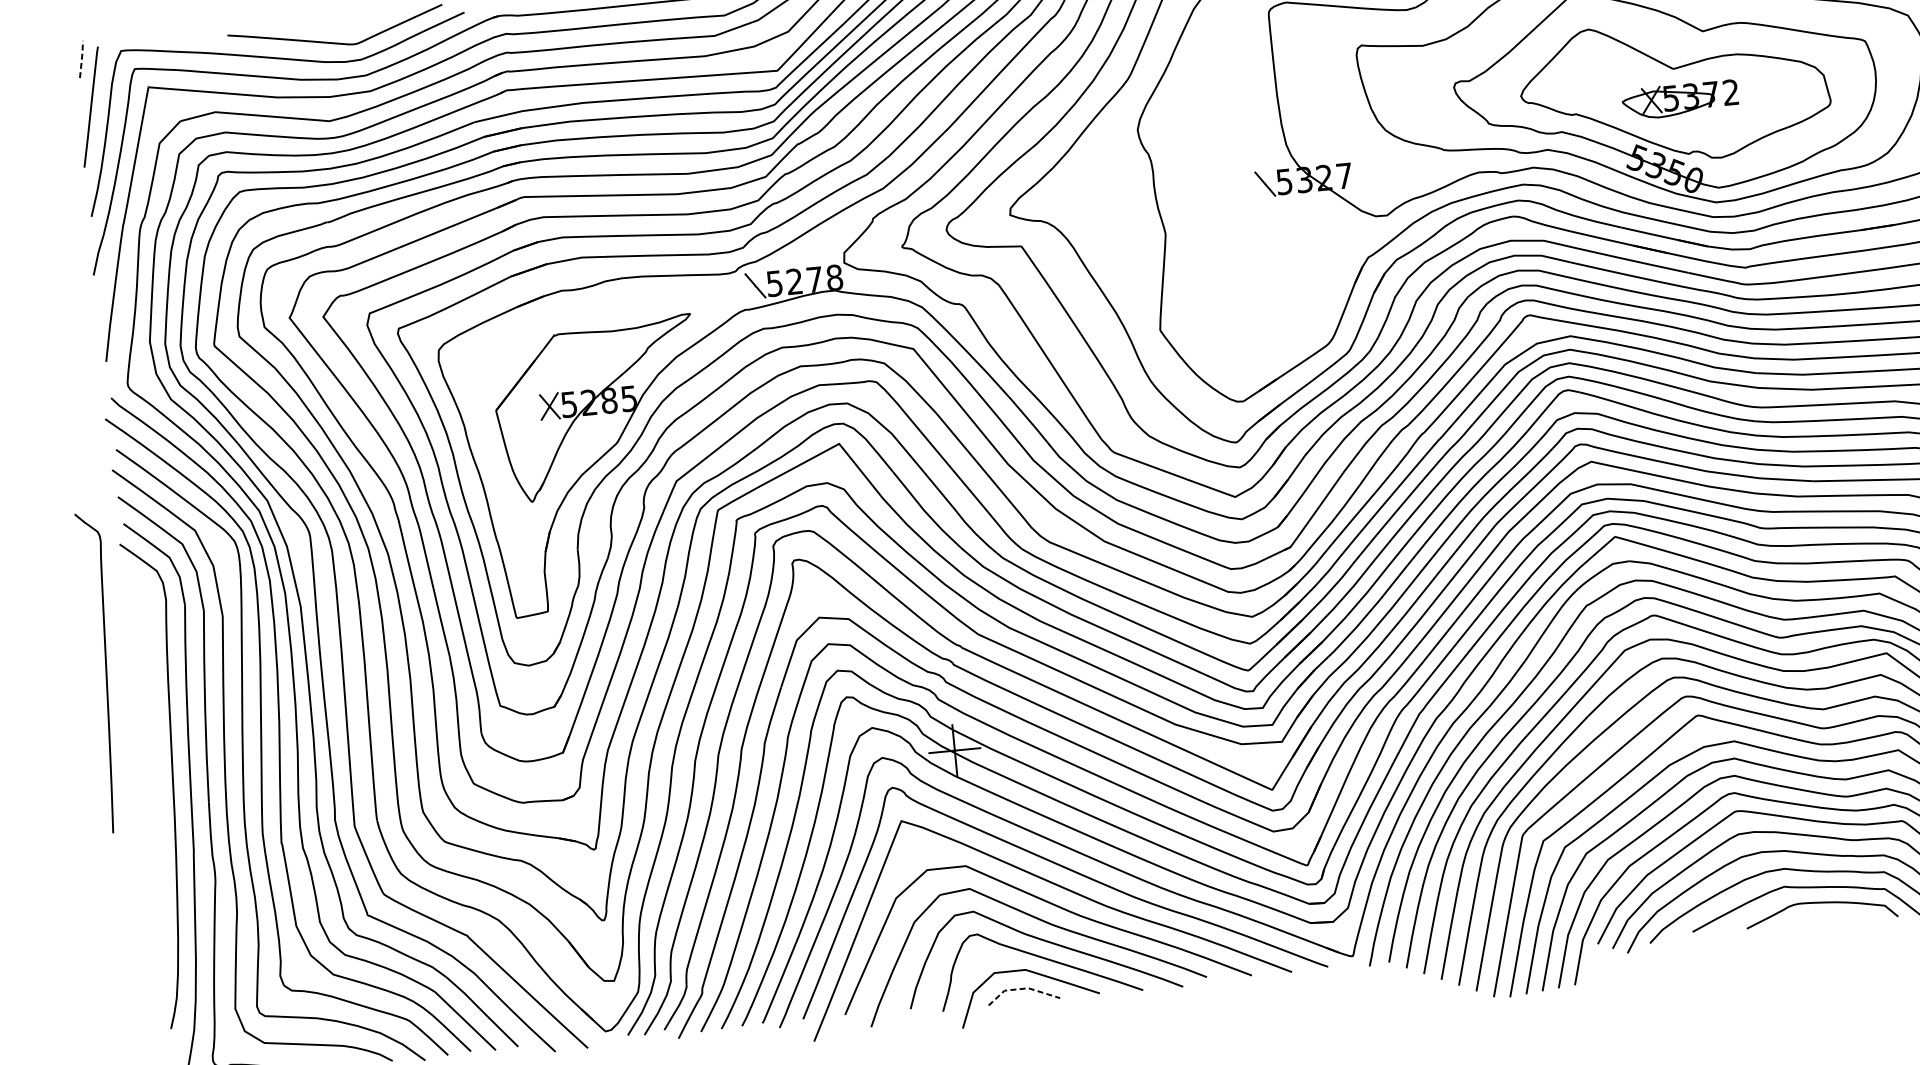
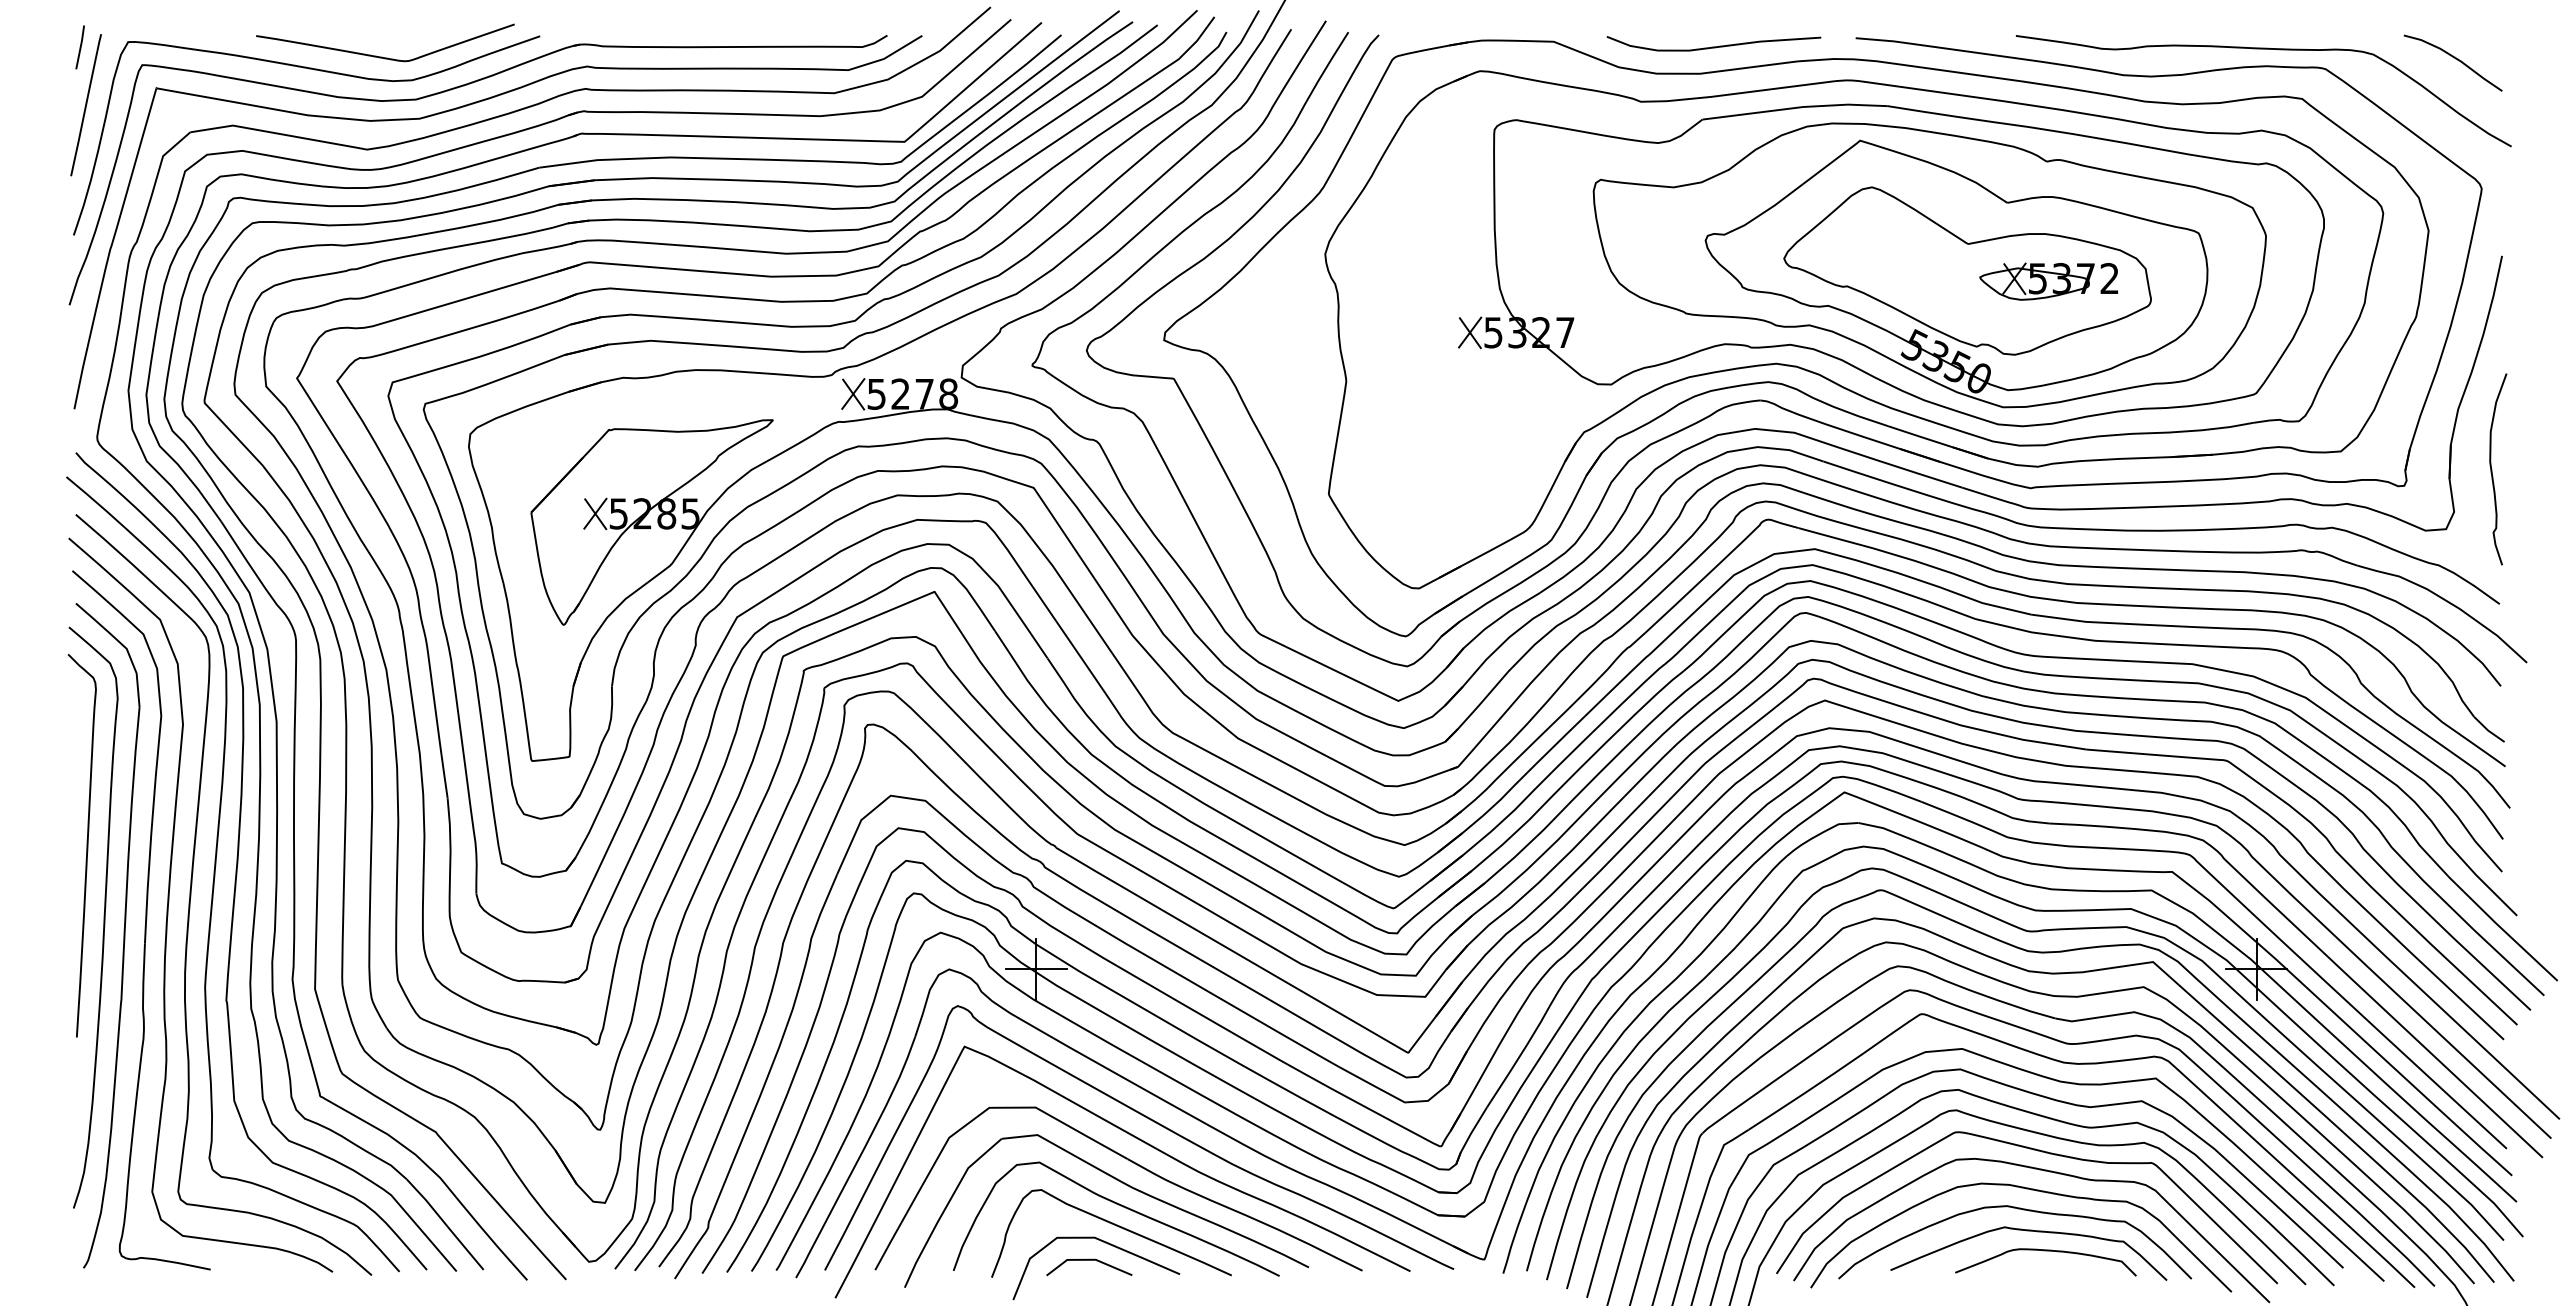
line: (81, 58) -> (80, 46), dashed -> solid
part: (1680, 99) -> (2048, 281), moved
line: (1265, 183) -> (1470, 332), added
line: (755, 284) -> (853, 393), added
curve: (105, 672) -> (86, 845), moved
line: (1022, 988) -> (1088, 1259), dashed -> solid

